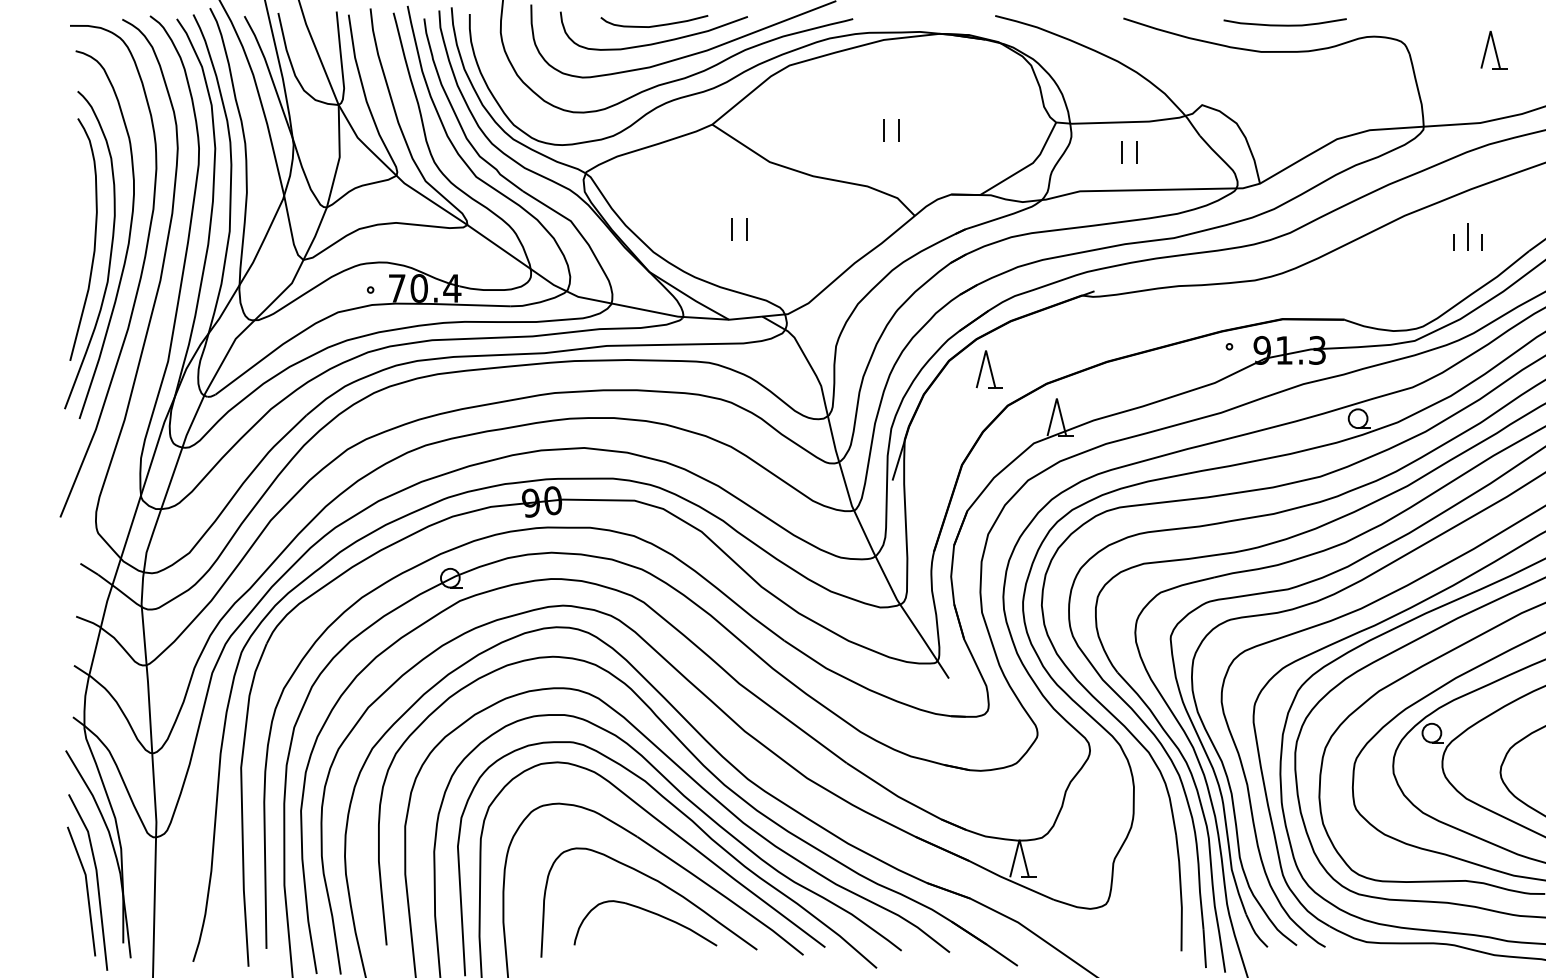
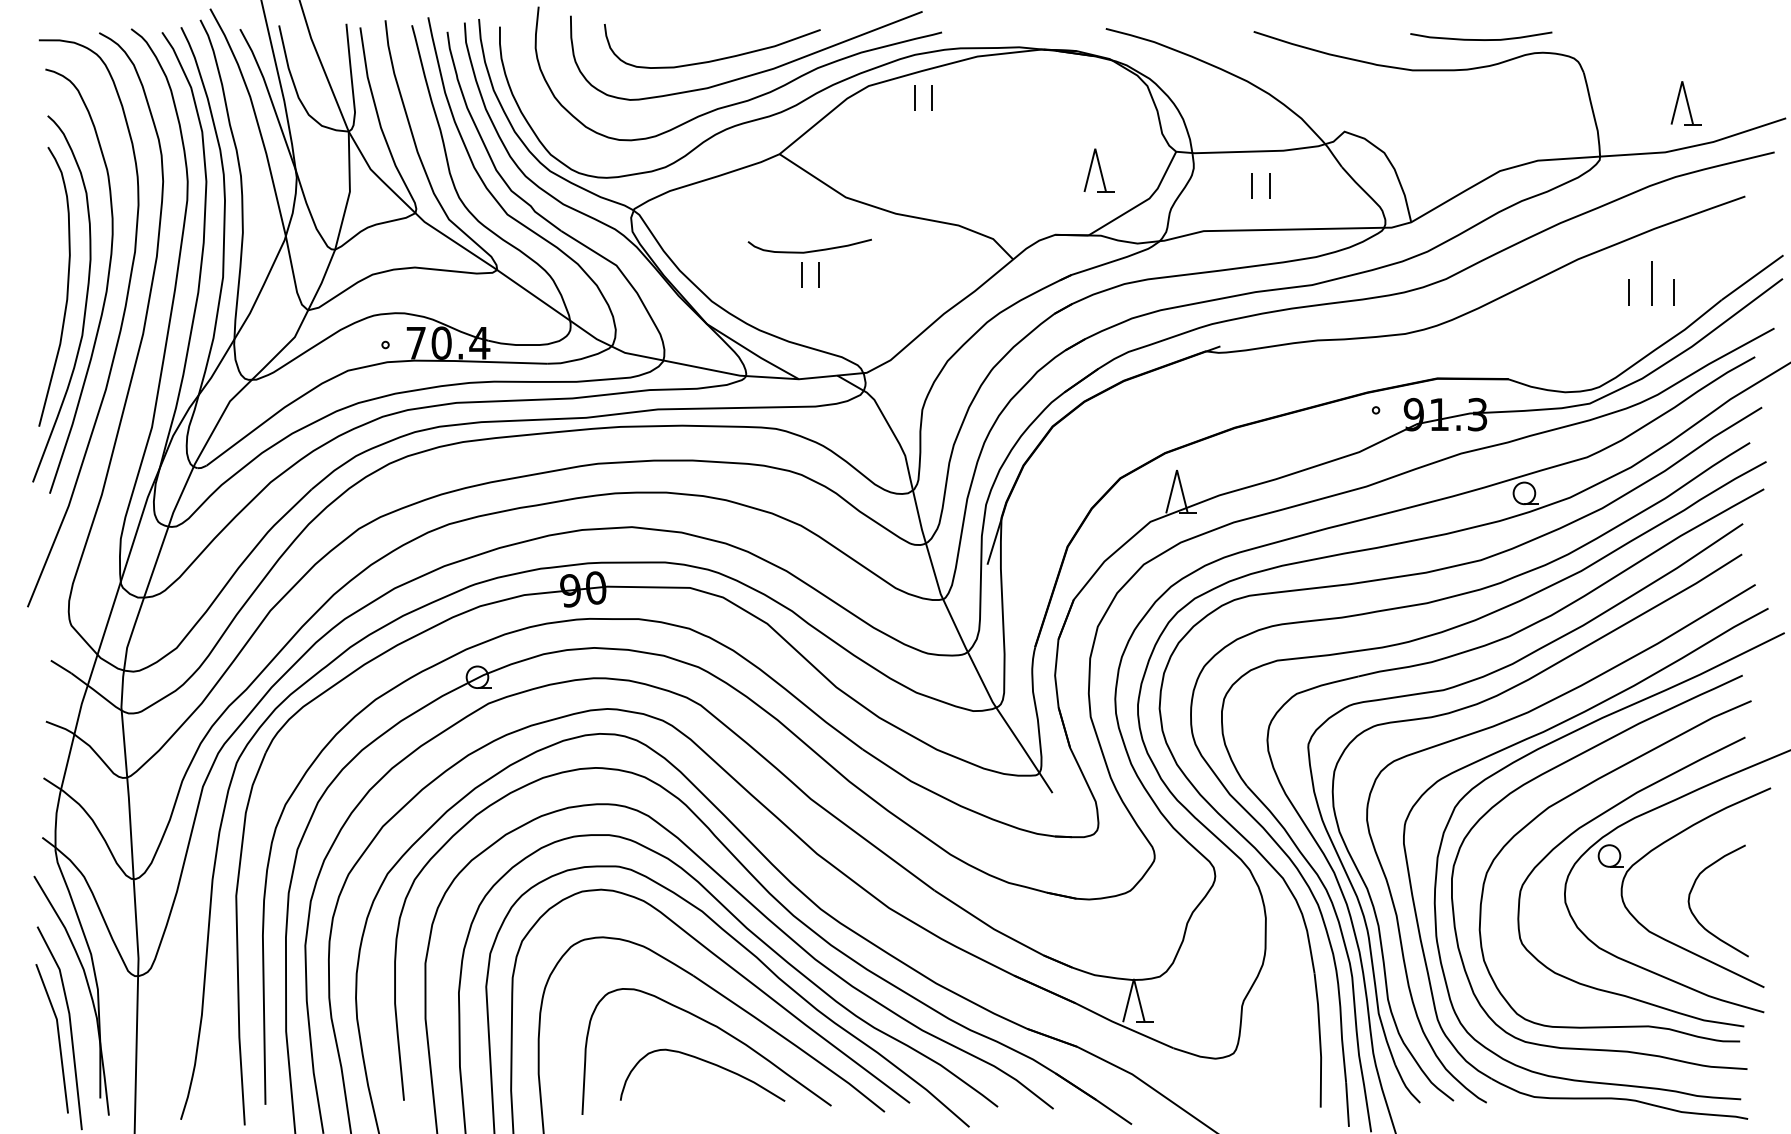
curve: (654, 25) -> (810, 250), moved
curve: (1285, 25) -> (1481, 39), moved
part: (1493, 50) -> (1685, 103), moved
part: (884, 130) -> (915, 97), moved
part: (1468, 236) -> (1651, 283), size x1.4
part: (988, 369) -> (1098, 170), moved

